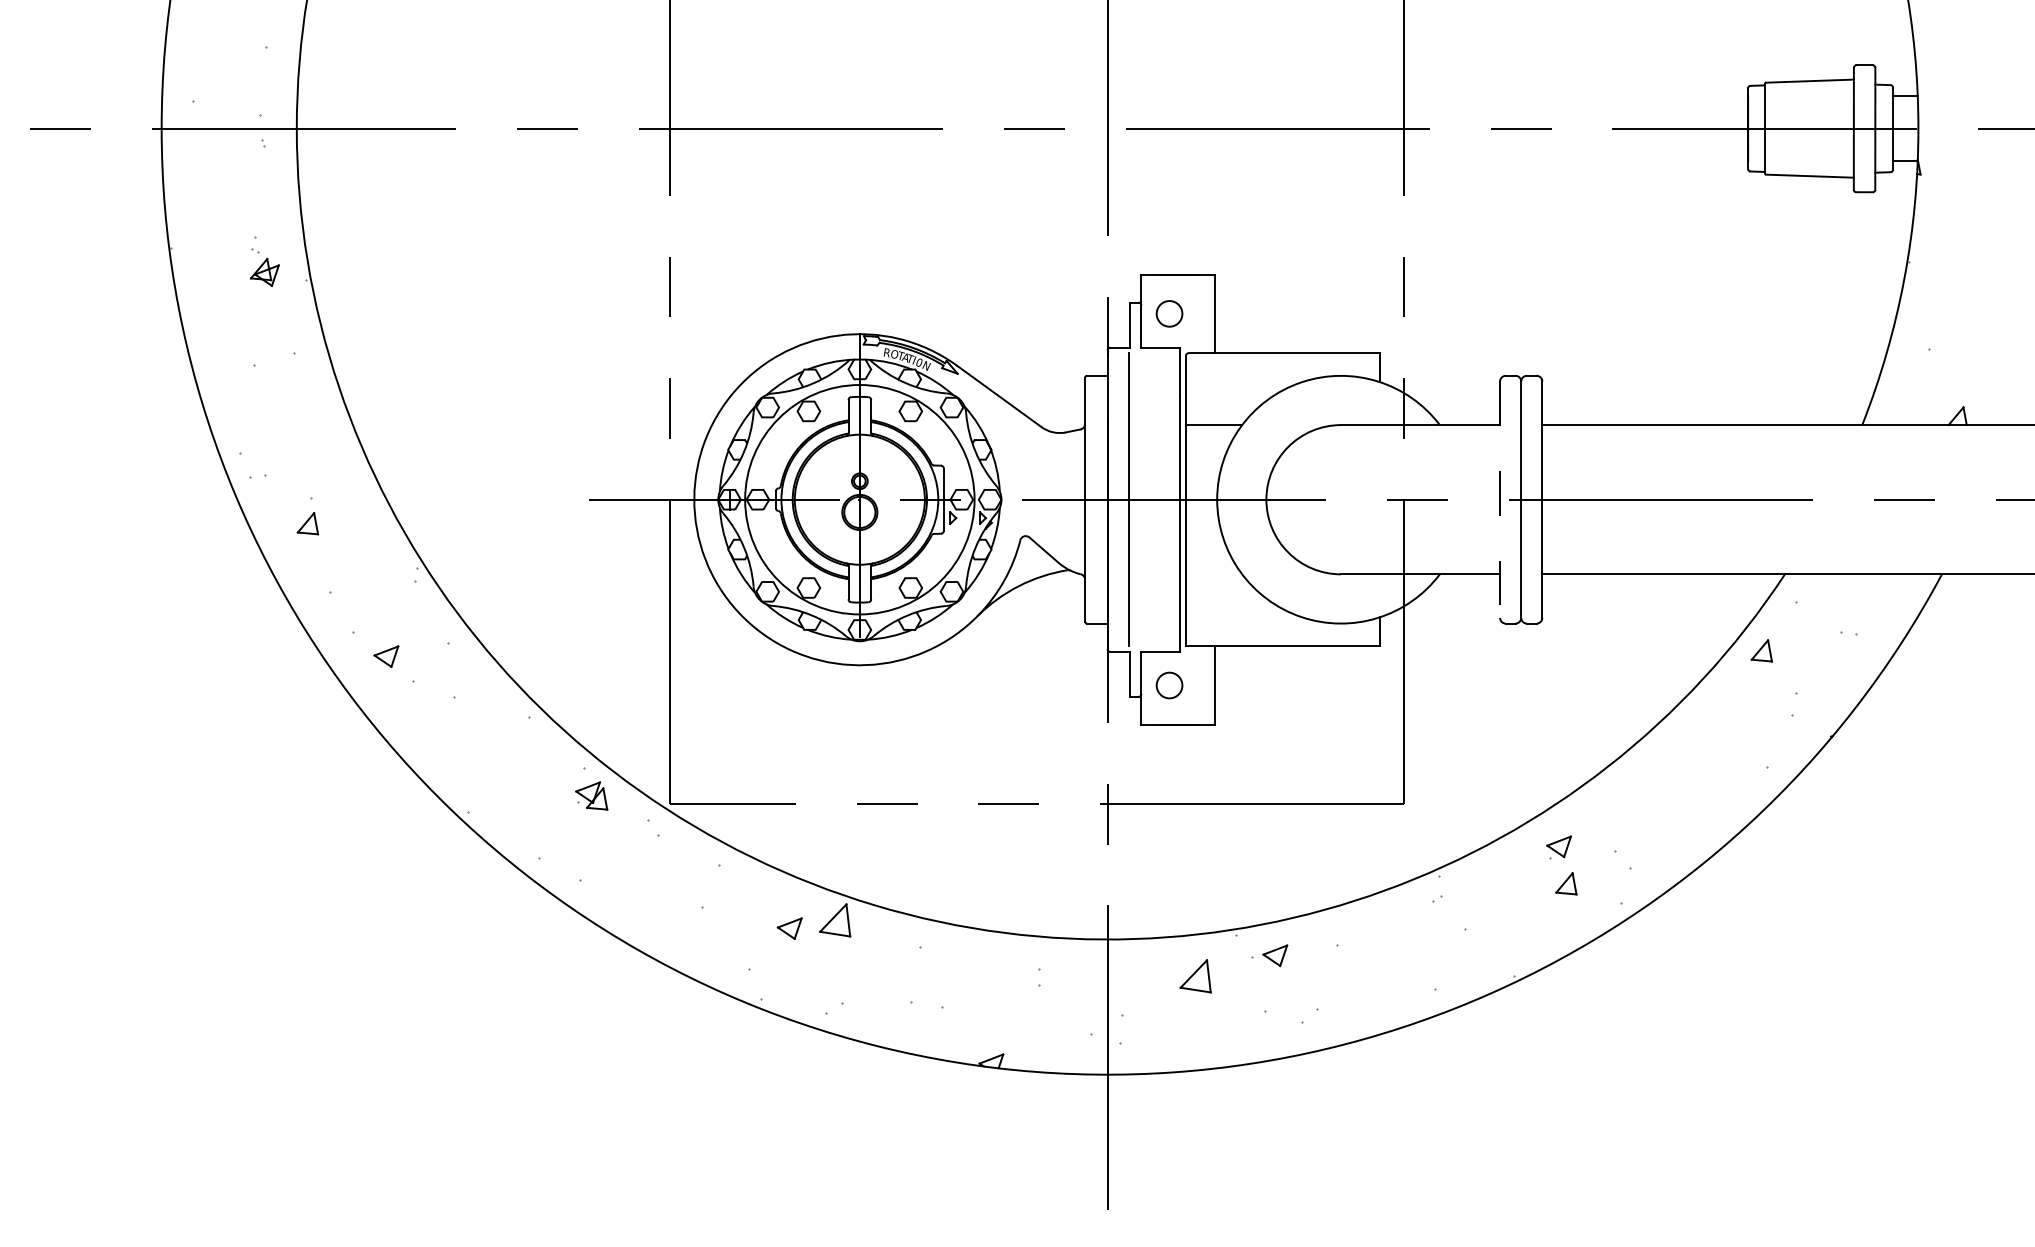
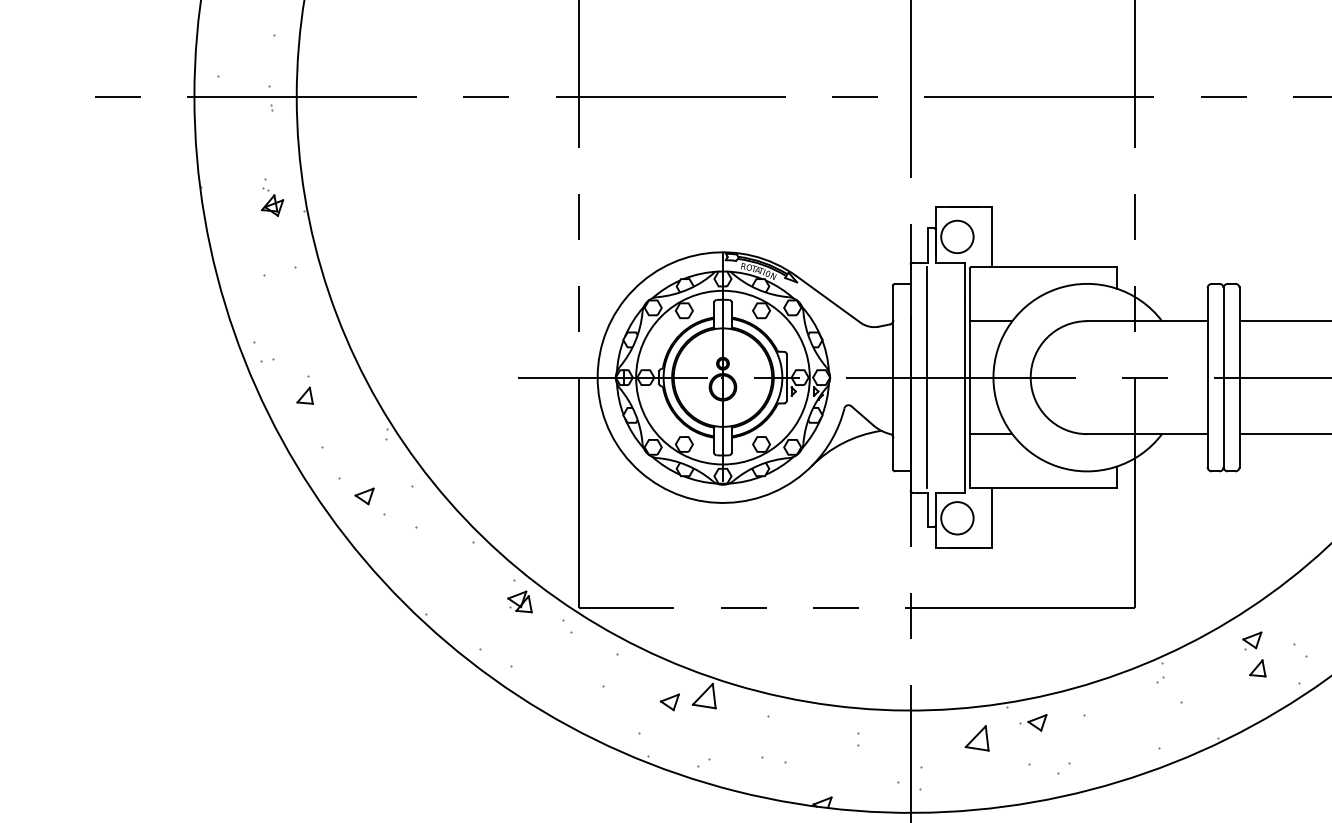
circle: (1169, 313) -> (957, 236), size x1.67
line: (1500, 500) -> (1207, 378), dashed -> solid
line: (1213, 574) -> (990, 434), added
circle: (1169, 685) -> (957, 518), size x1.67

